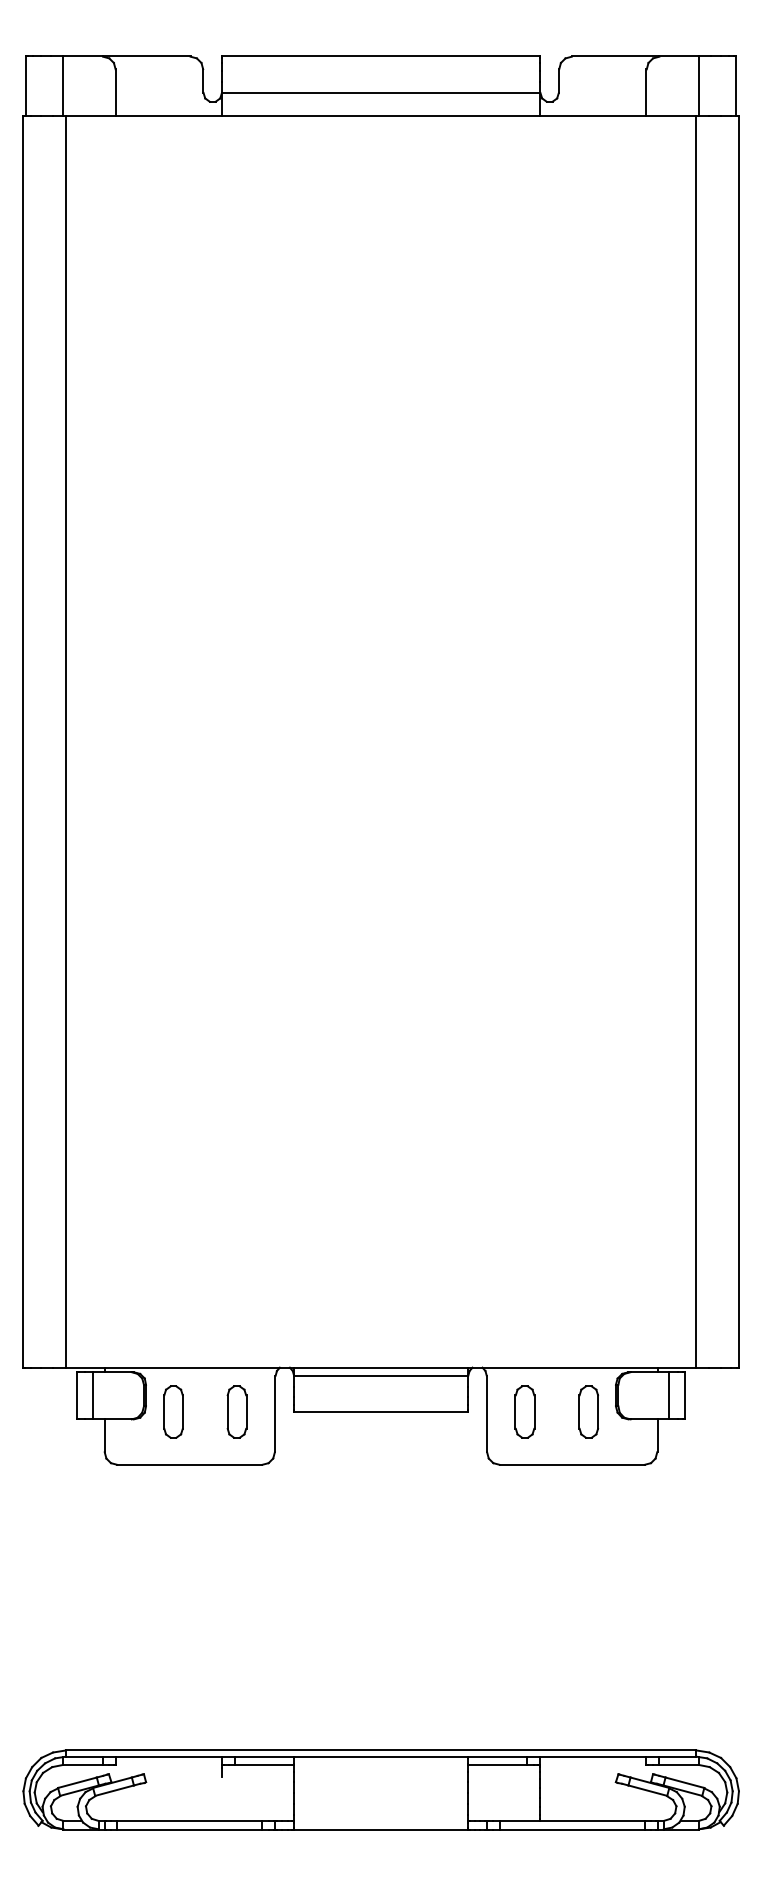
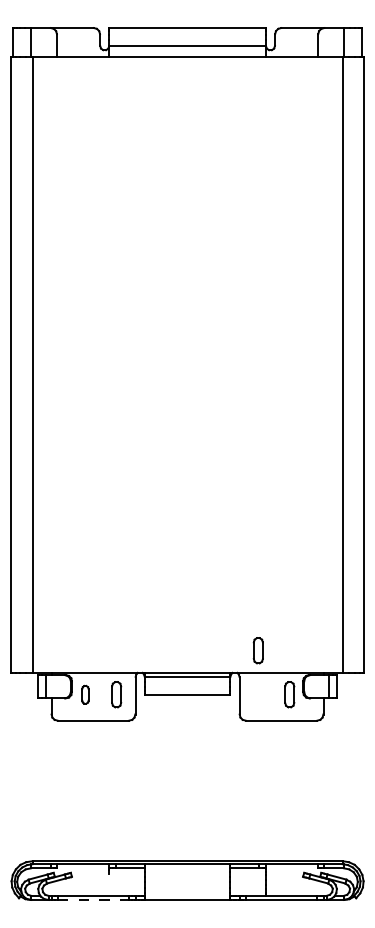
part: (173, 1411) -> (85, 694), size x0.7
part: (523, 1411) -> (257, 650), moved
line: (189, 1830) -> (93, 900), solid -> dashed

